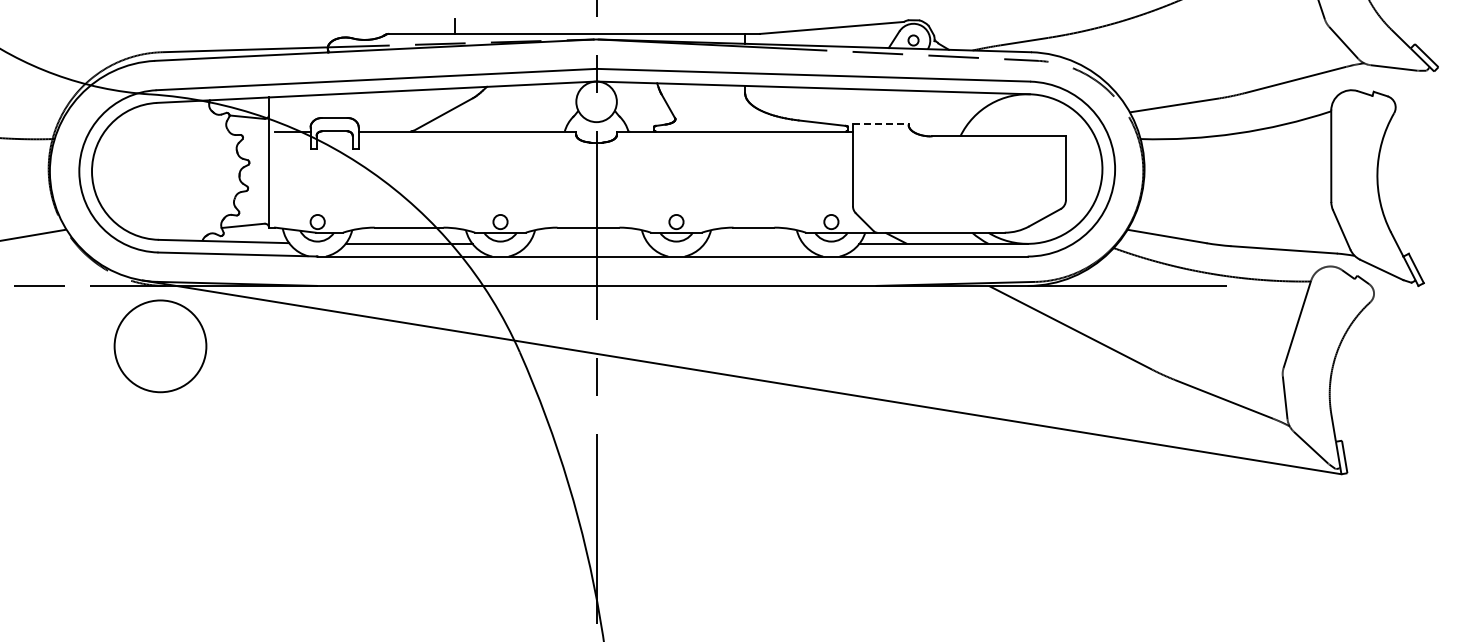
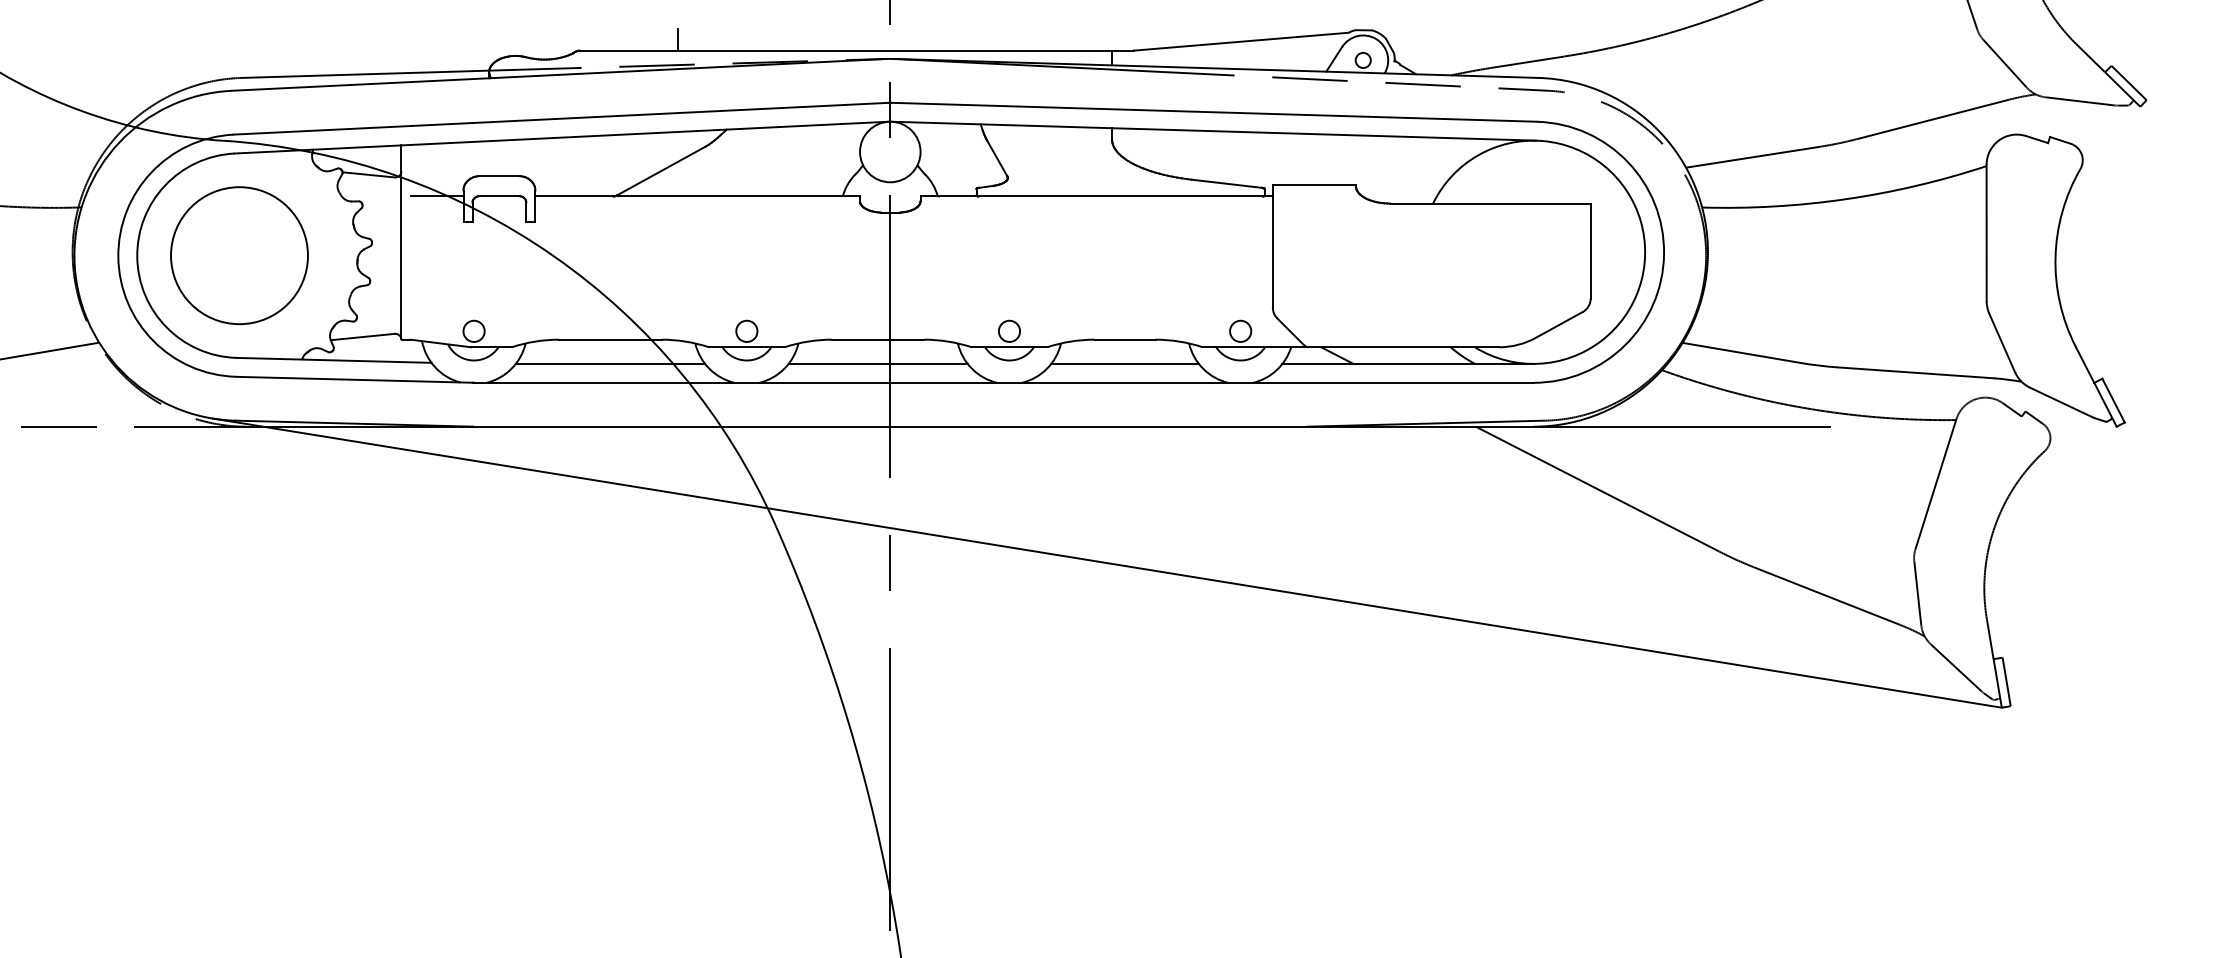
line: (880, 123) -> (1313, 184), dashed -> solid
line: (588, 243) -> (878, 363), added
line: (753, 243) -> (1124, 363), added
circle: (160, 346) -> (239, 255), moved

